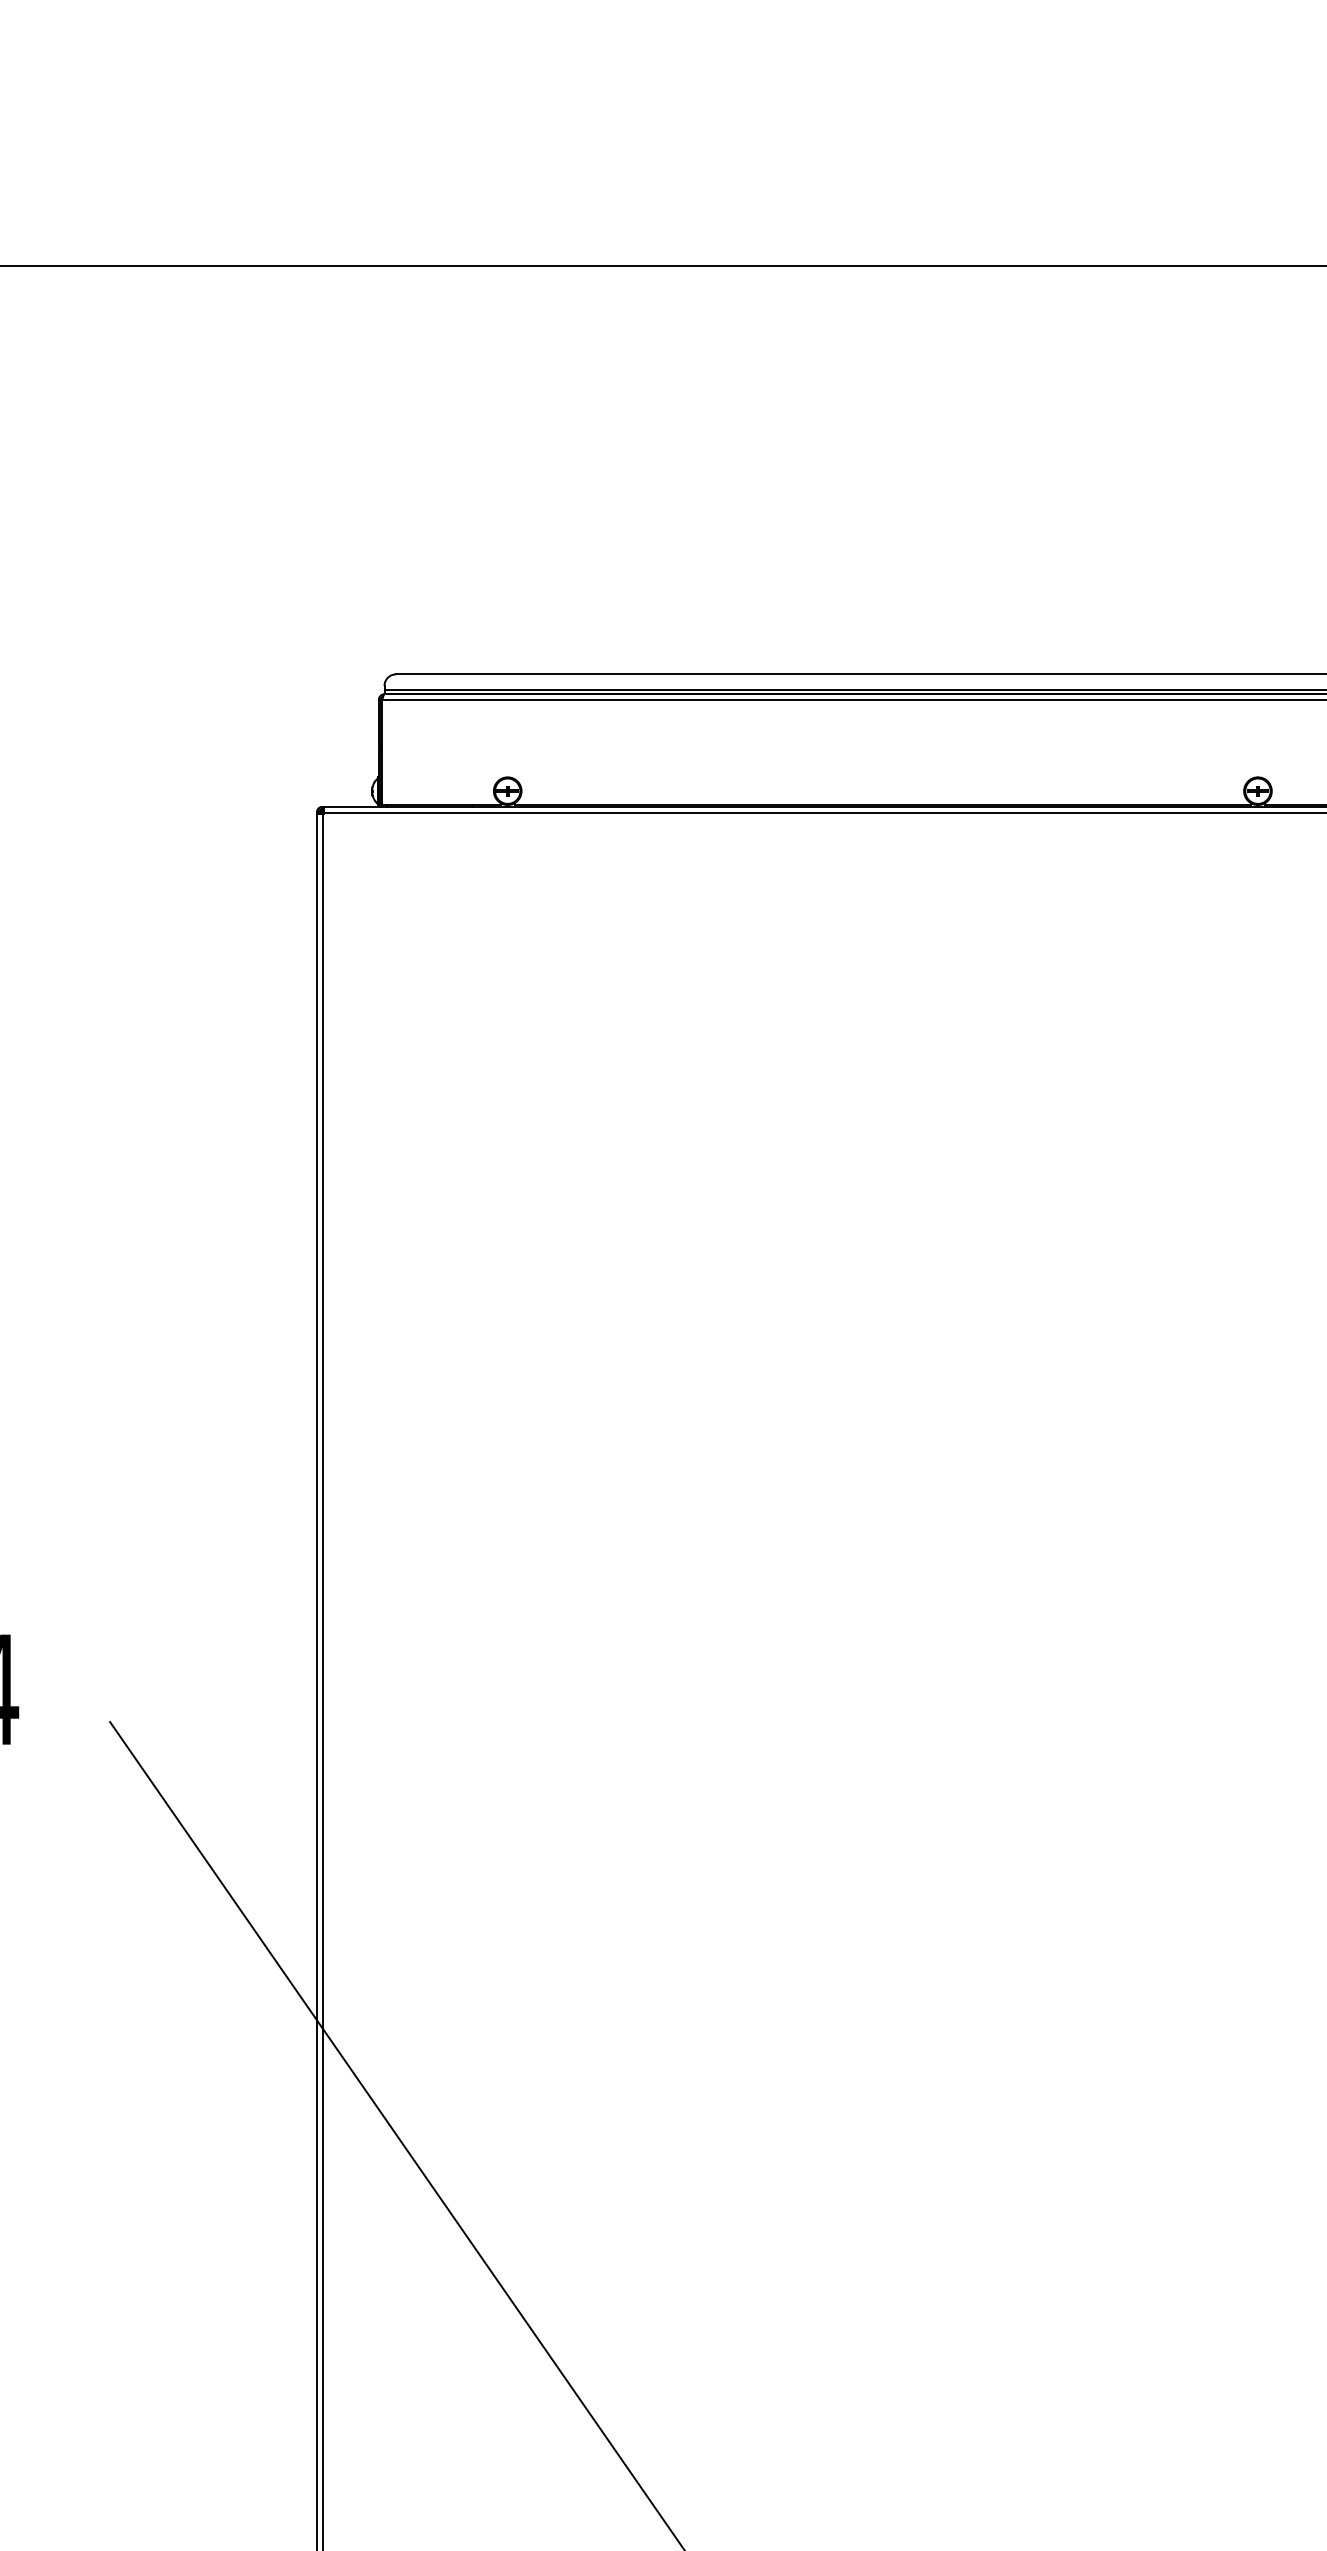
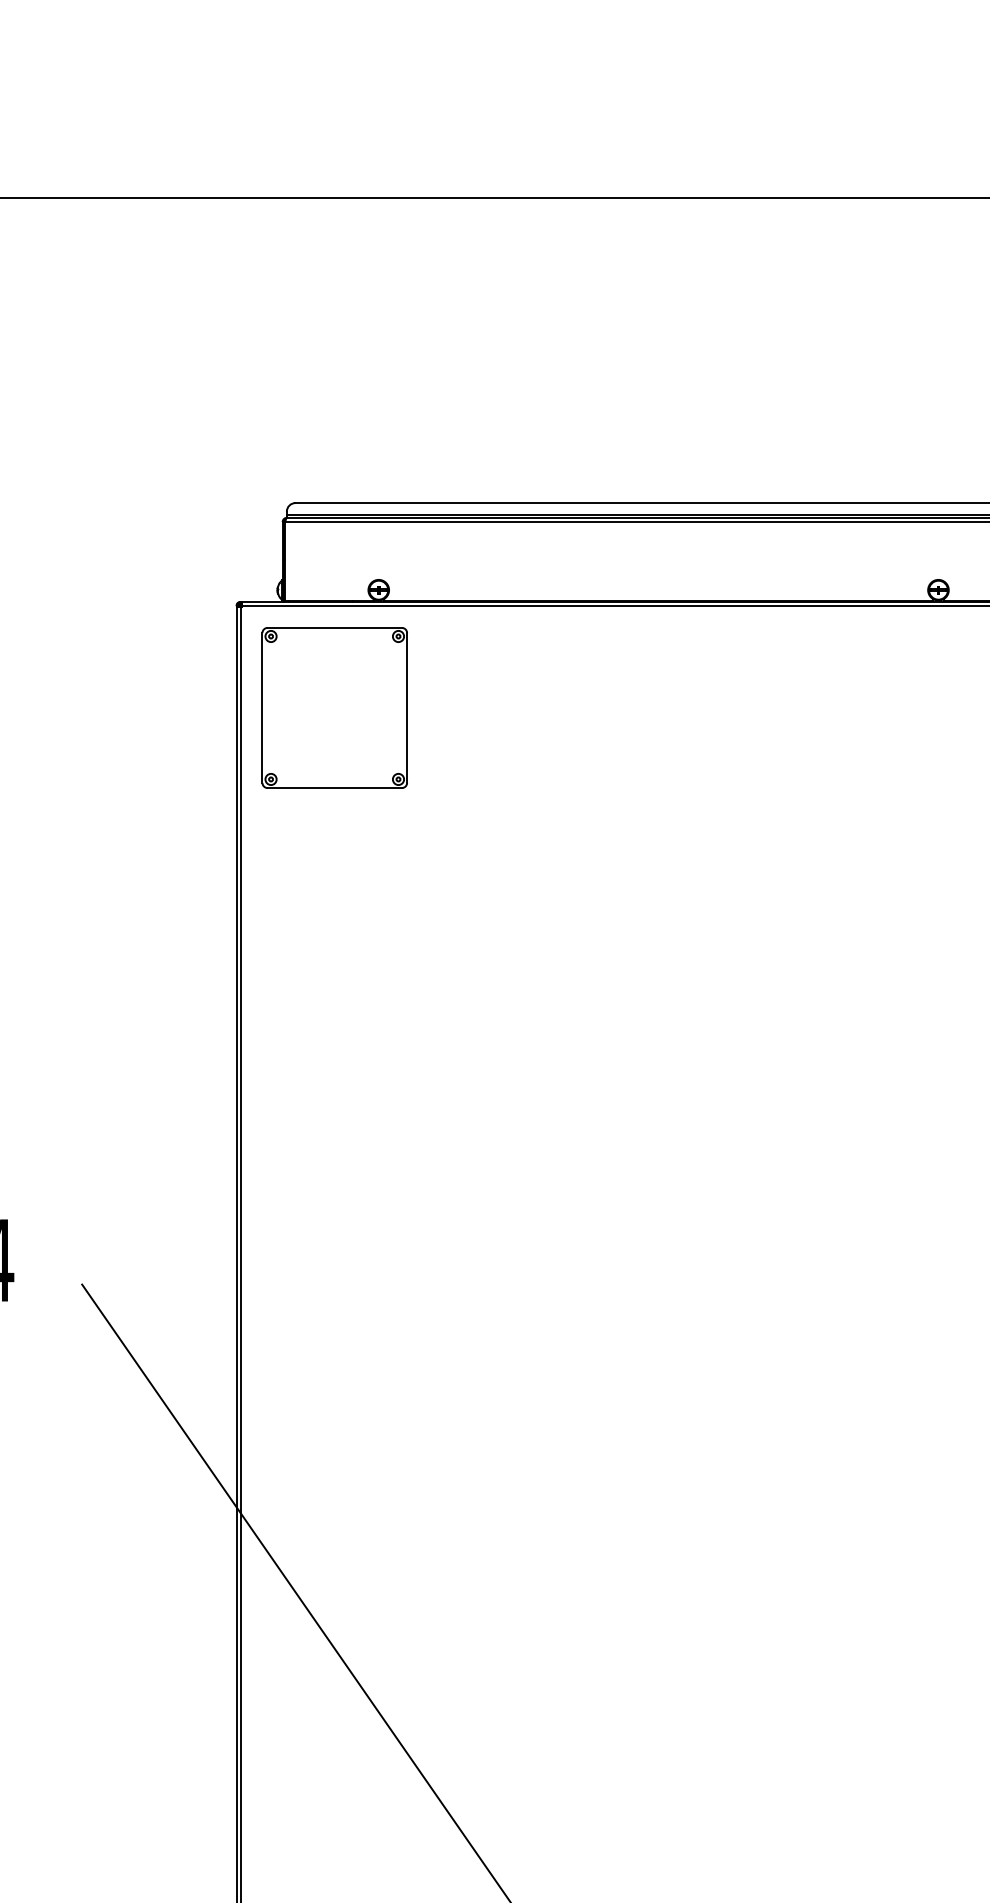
part: (448, 948) -> (334, 707), added

